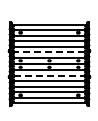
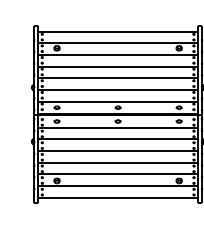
line: (49, 52) -> (118, 90), dashed -> solid
line: (49, 75) -> (118, 138), dashed -> solid

